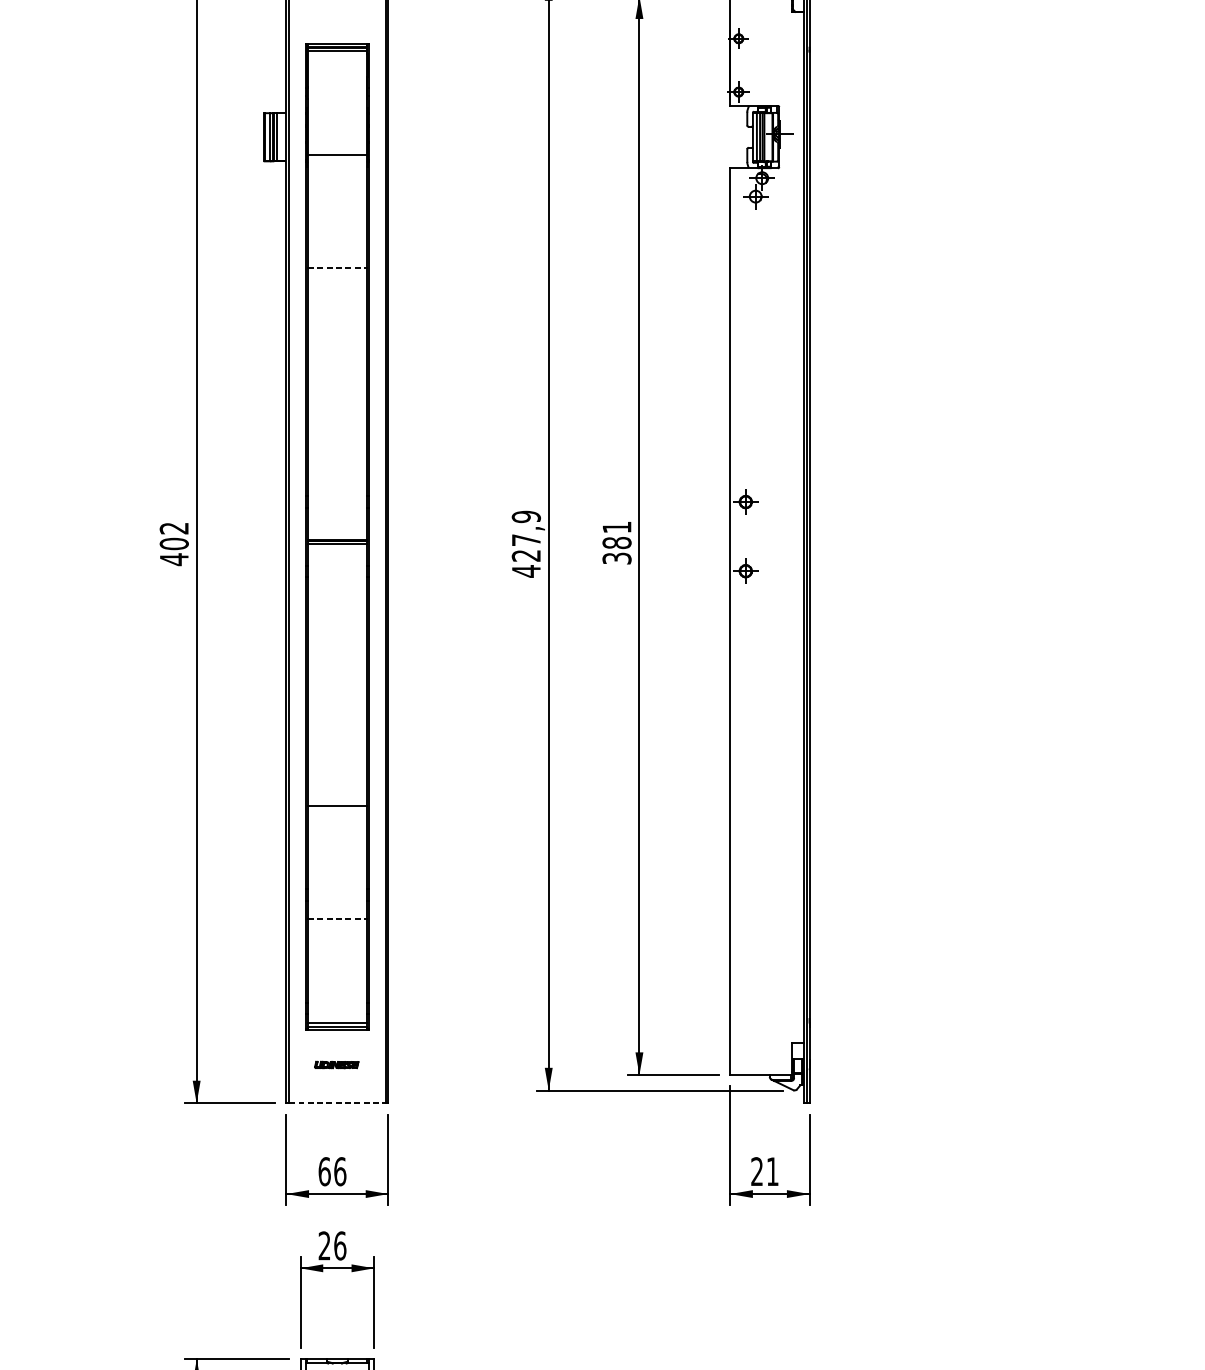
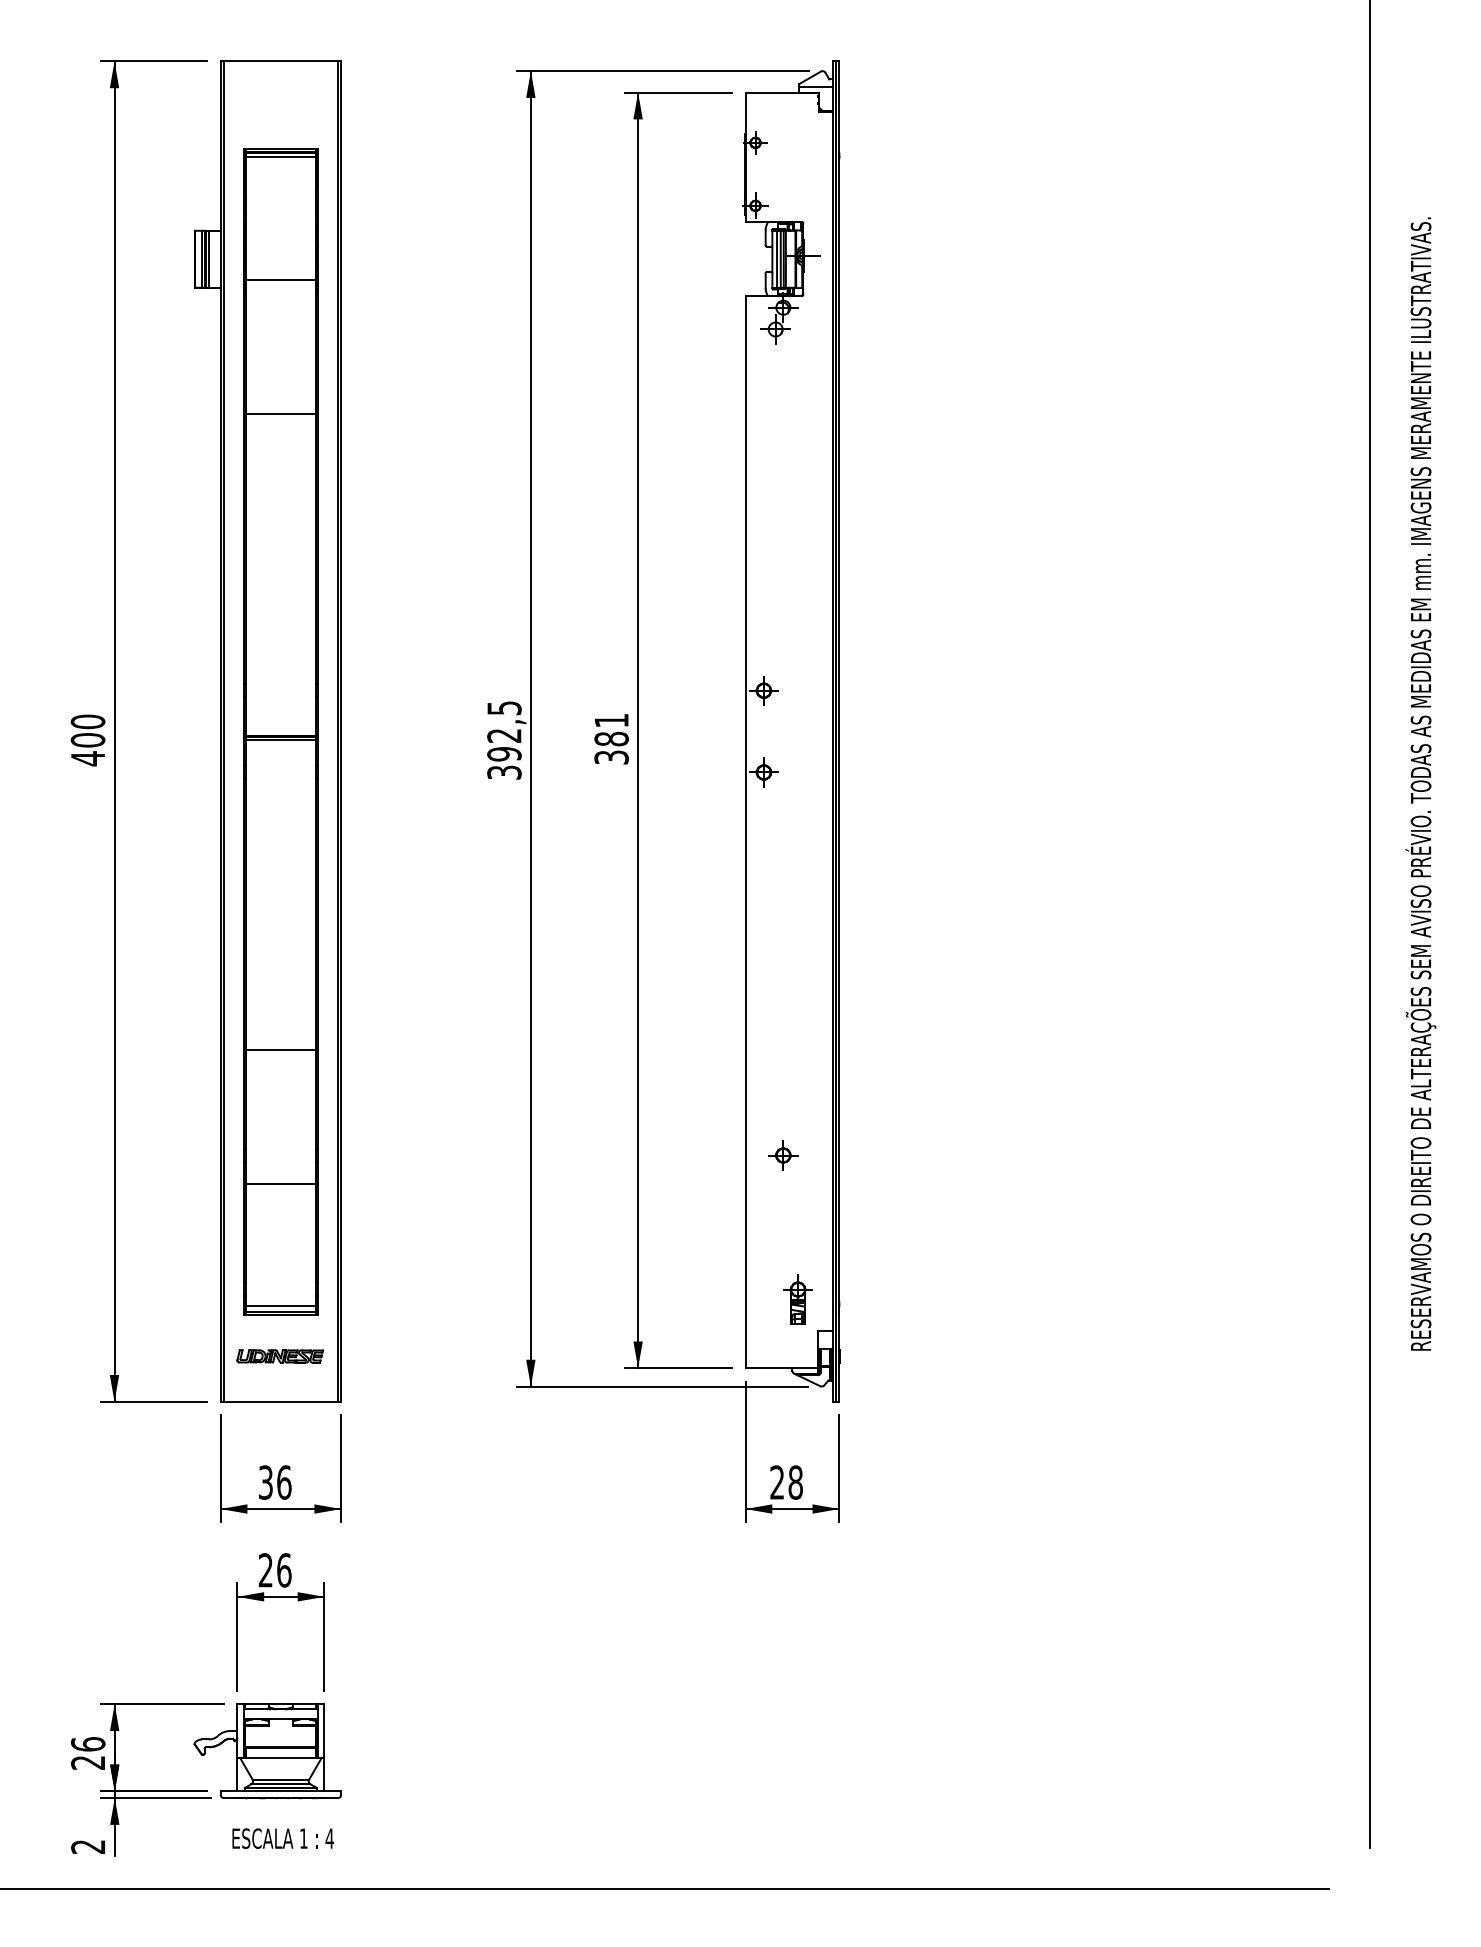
line: (337, 267) -> (280, 413), dashed -> solid
text: (173, 528) -> (87, 721), 402 -> 400
text: (526, 544) -> (504, 740), 427,9 -> 392,5
part: (762, 895) -> (783, 1155), added
line: (337, 918) -> (280, 1183), dashed -> solid
part: (774, 1016) -> (797, 1299), added
part: (336, 1065) -> (279, 1356), size x1.67
line: (337, 1103) -> (280, 1401), dashed -> solid
text: (324, 1171) -> (265, 1482), 66 -> 36
text: (772, 1171) -> (795, 1482), 21 -> 28

